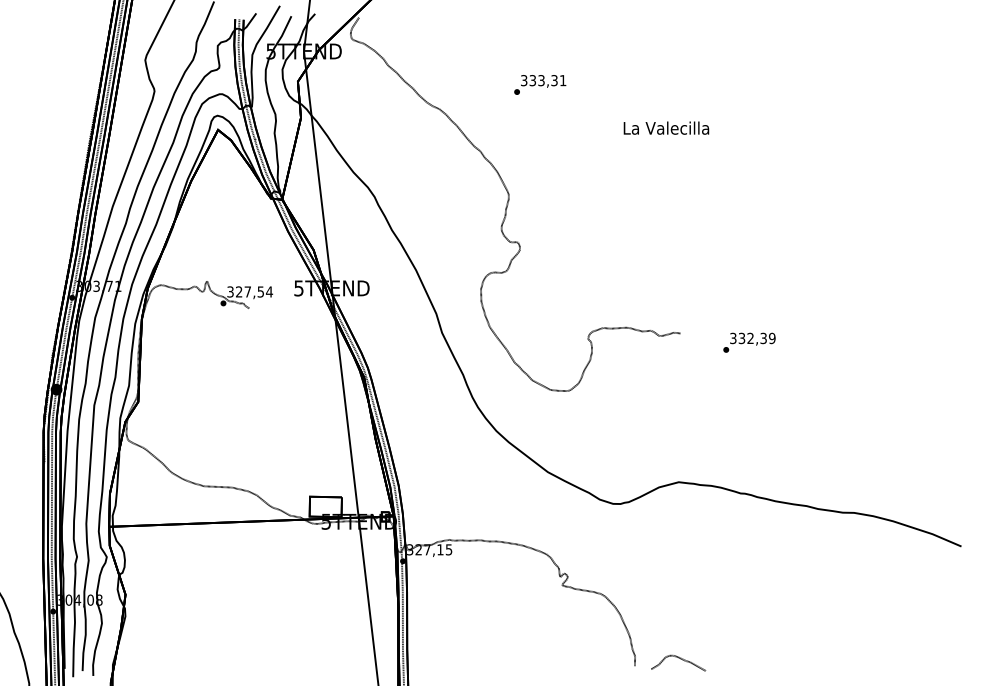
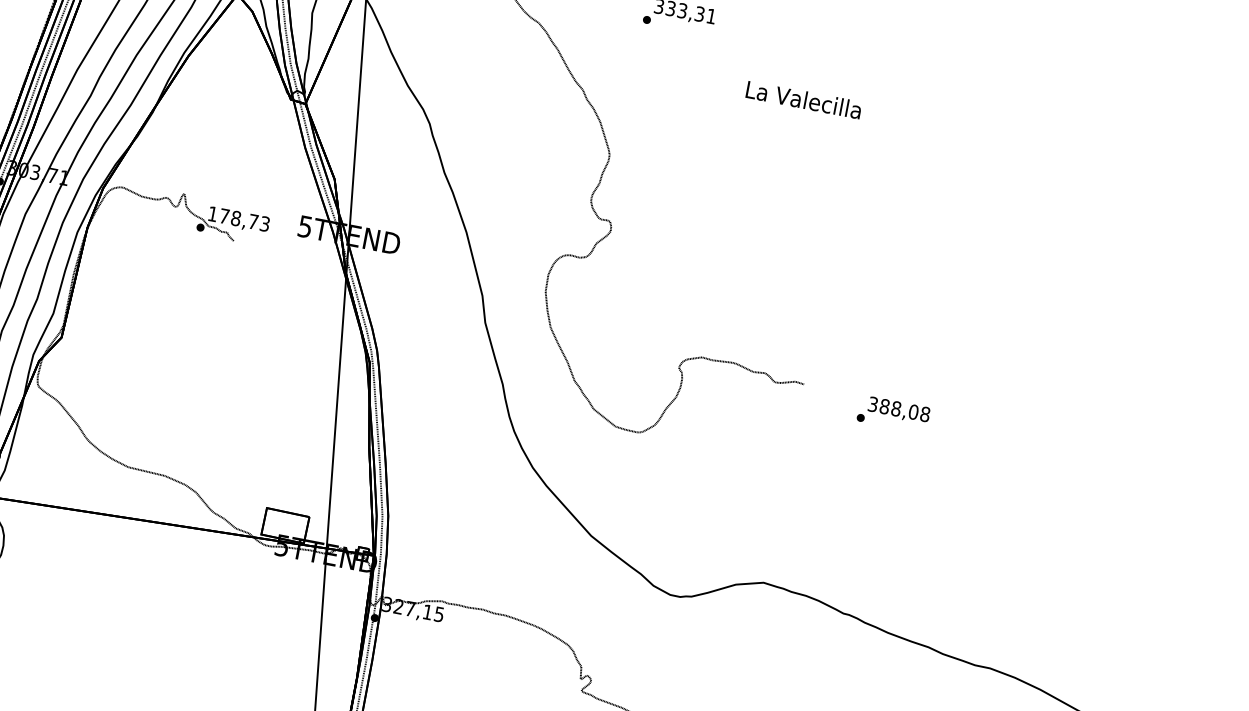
text: (666, 127) -> (804, 99), moved
text: (250, 291) -> (239, 218), 327,54 -> 178,73
text: (756, 338) -> (904, 410), 332,39 -> 388,08

